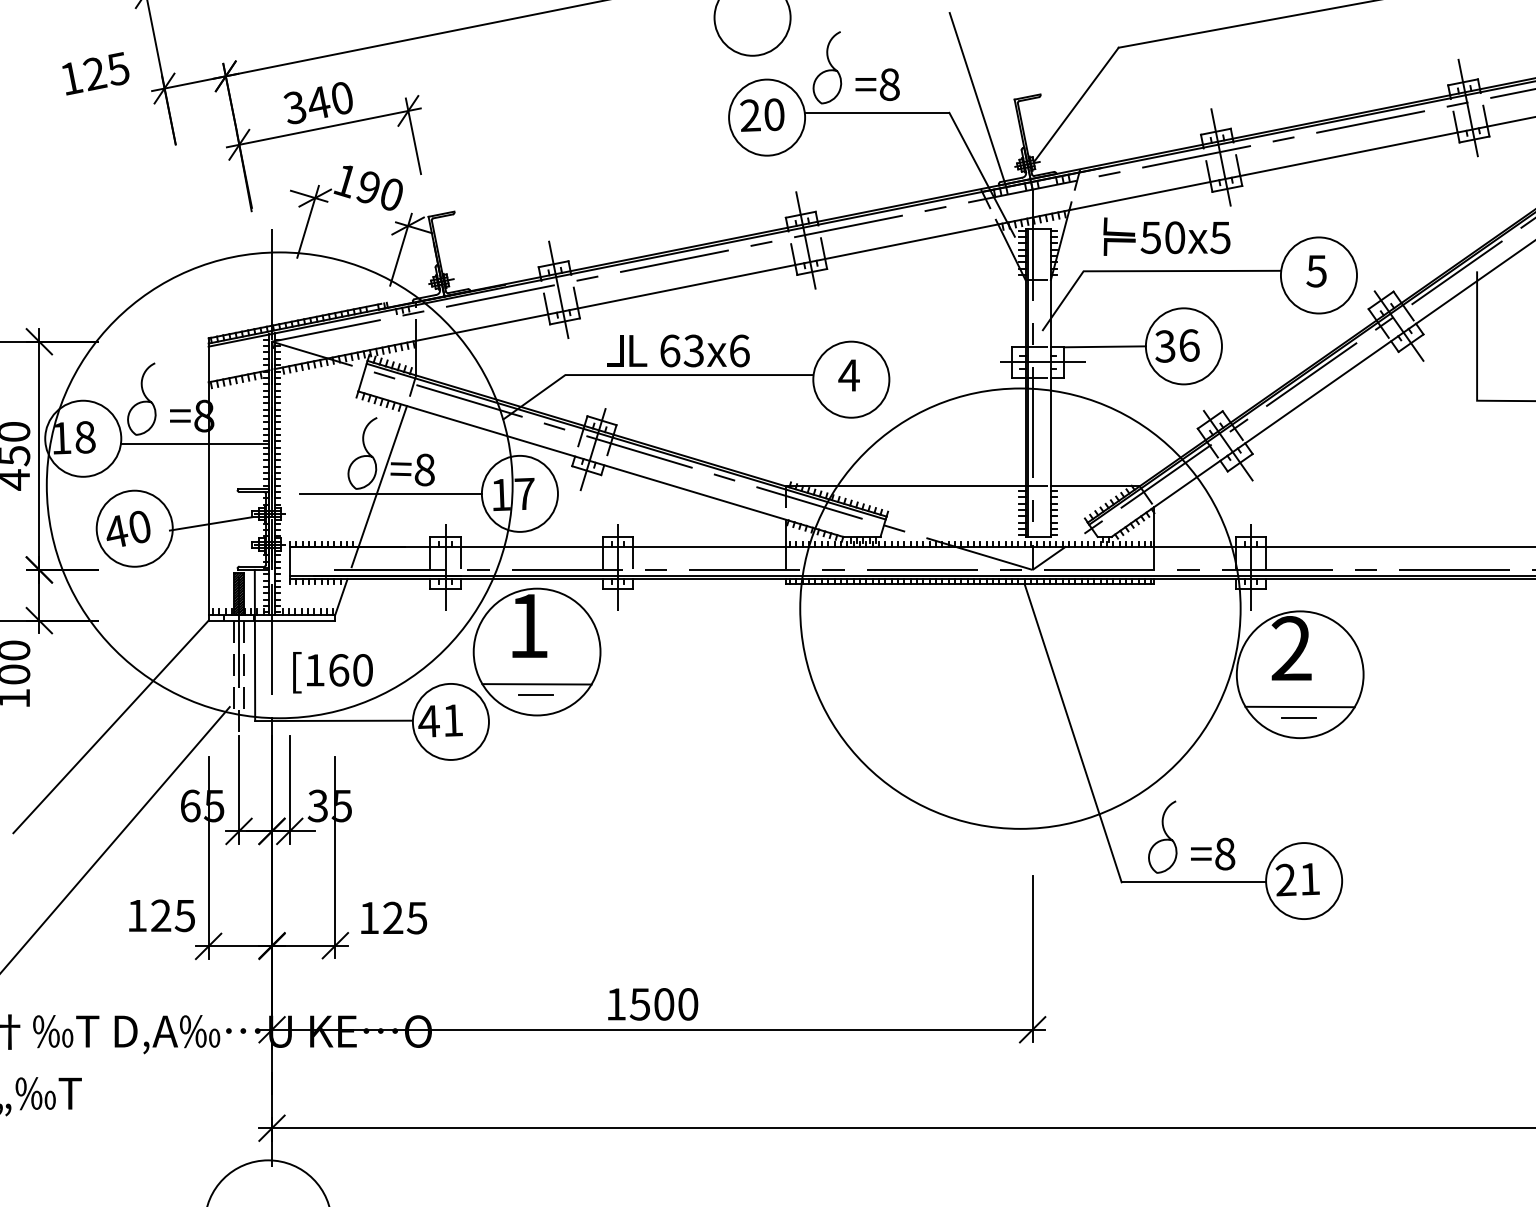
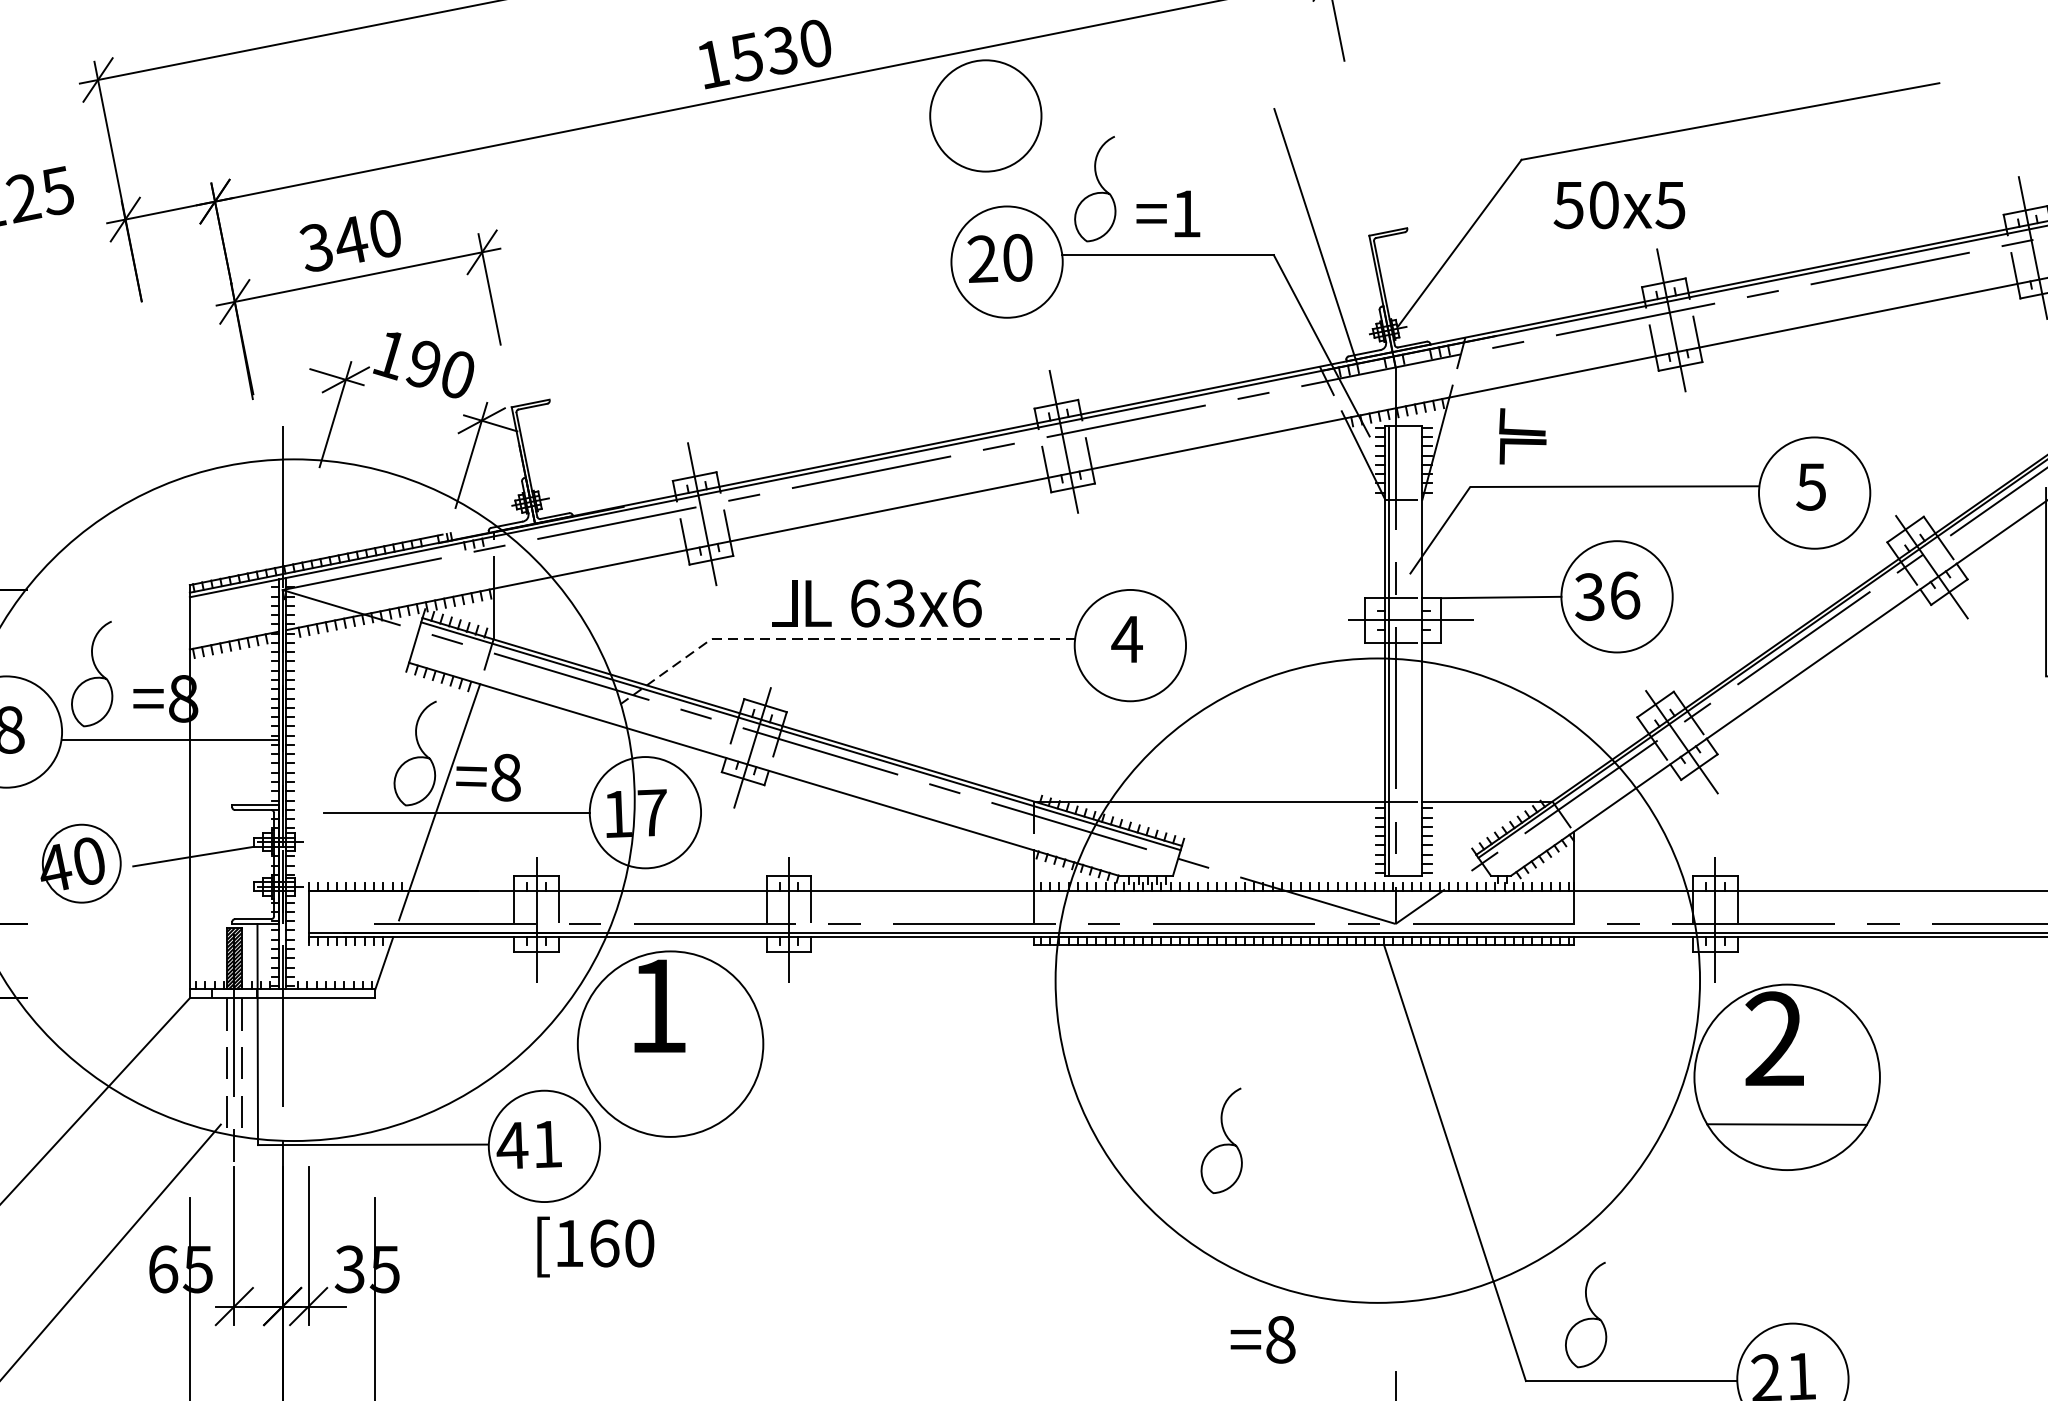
text: (889, 84) -> (1186, 213), =8 -> =1
text: (1185, 237) -> (1619, 204), moved
line: (650, 375) -> (836, 639), solid -> dashed
circle: (134, 528) -> (81, 863), size x0.7
text: (332, 672) -> (595, 1246), moved
line: (536, 684) -> (669, 1091), removed
line: (535, 694) -> (668, 1106), removed
line: (1298, 717) -> (1784, 1139), removed
curve: (913, 720) -> (1221, 1144), added
text: (1213, 853) -> (1263, 1338), moved

